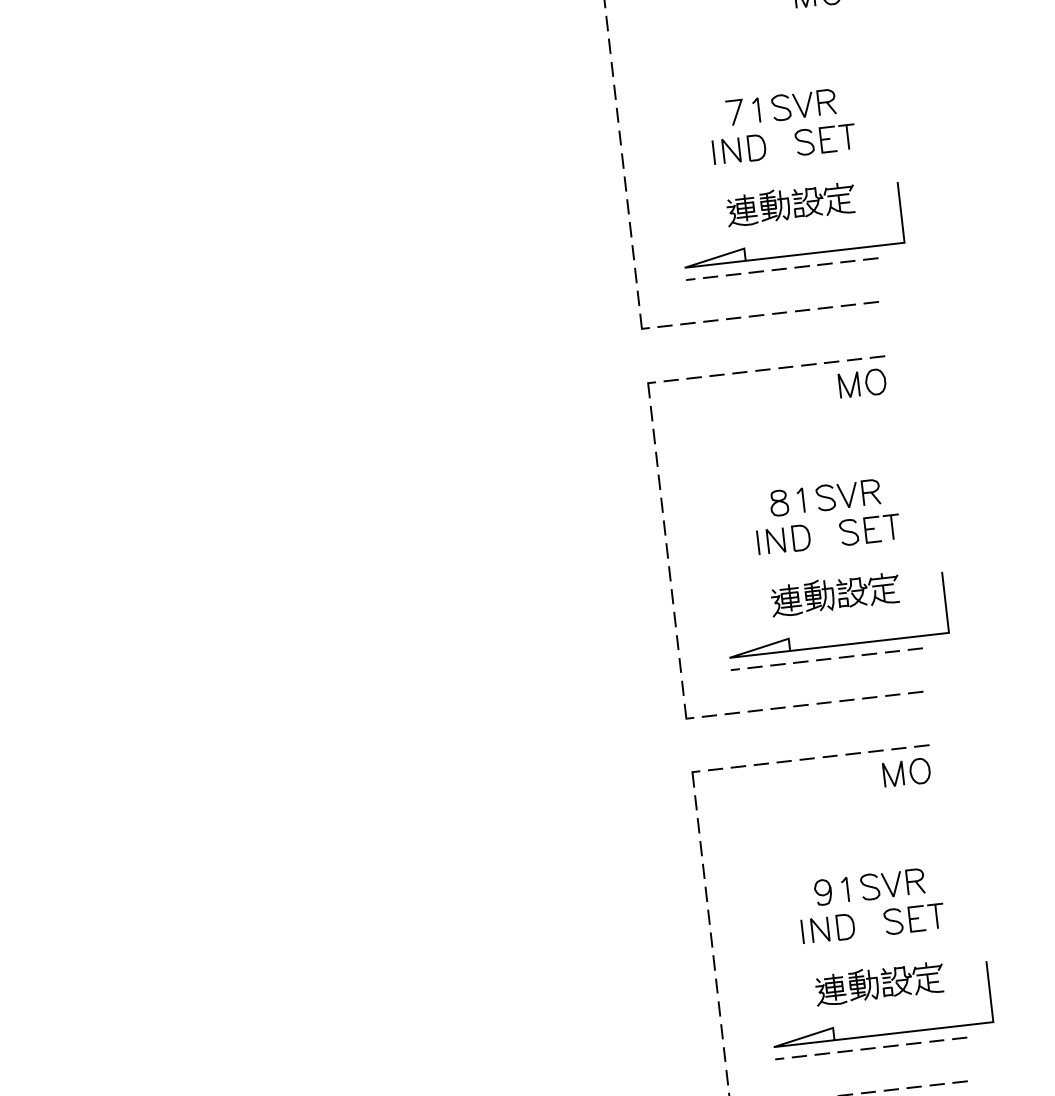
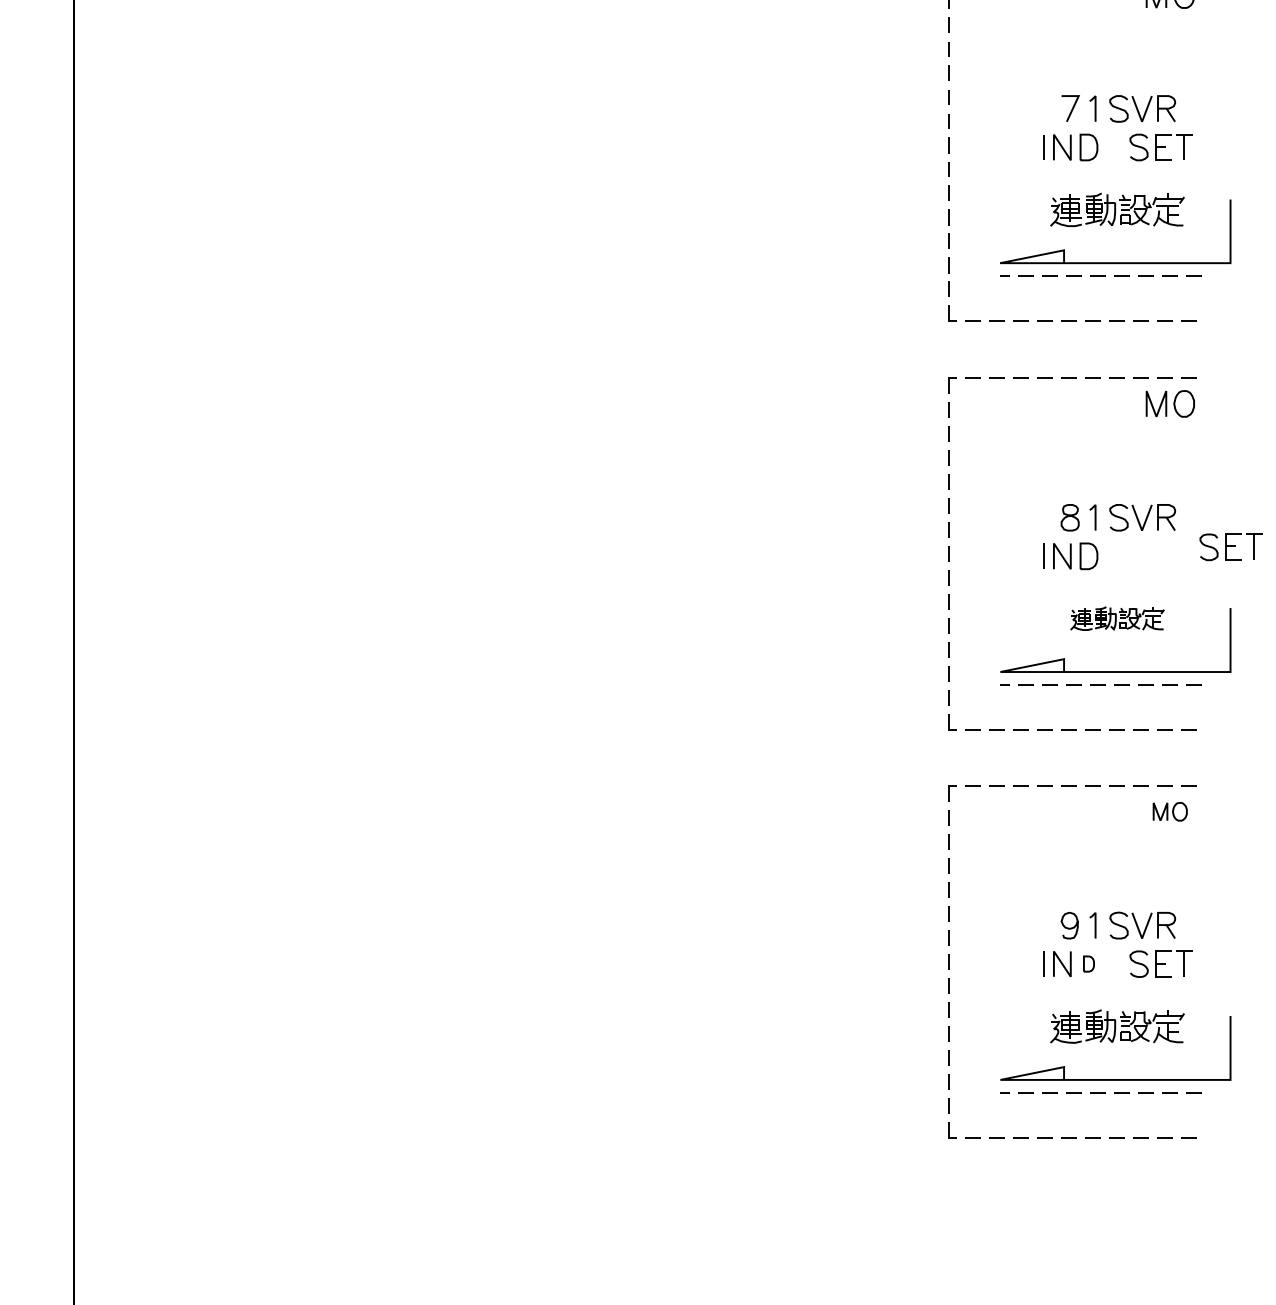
part: (869, 530) -> (1230, 547), moved
part: (835, 594) -> (1117, 618), size x0.7
part: (905, 772) -> (1169, 811), size x0.7
part: (845, 926) -> (1088, 963), size x0.6

